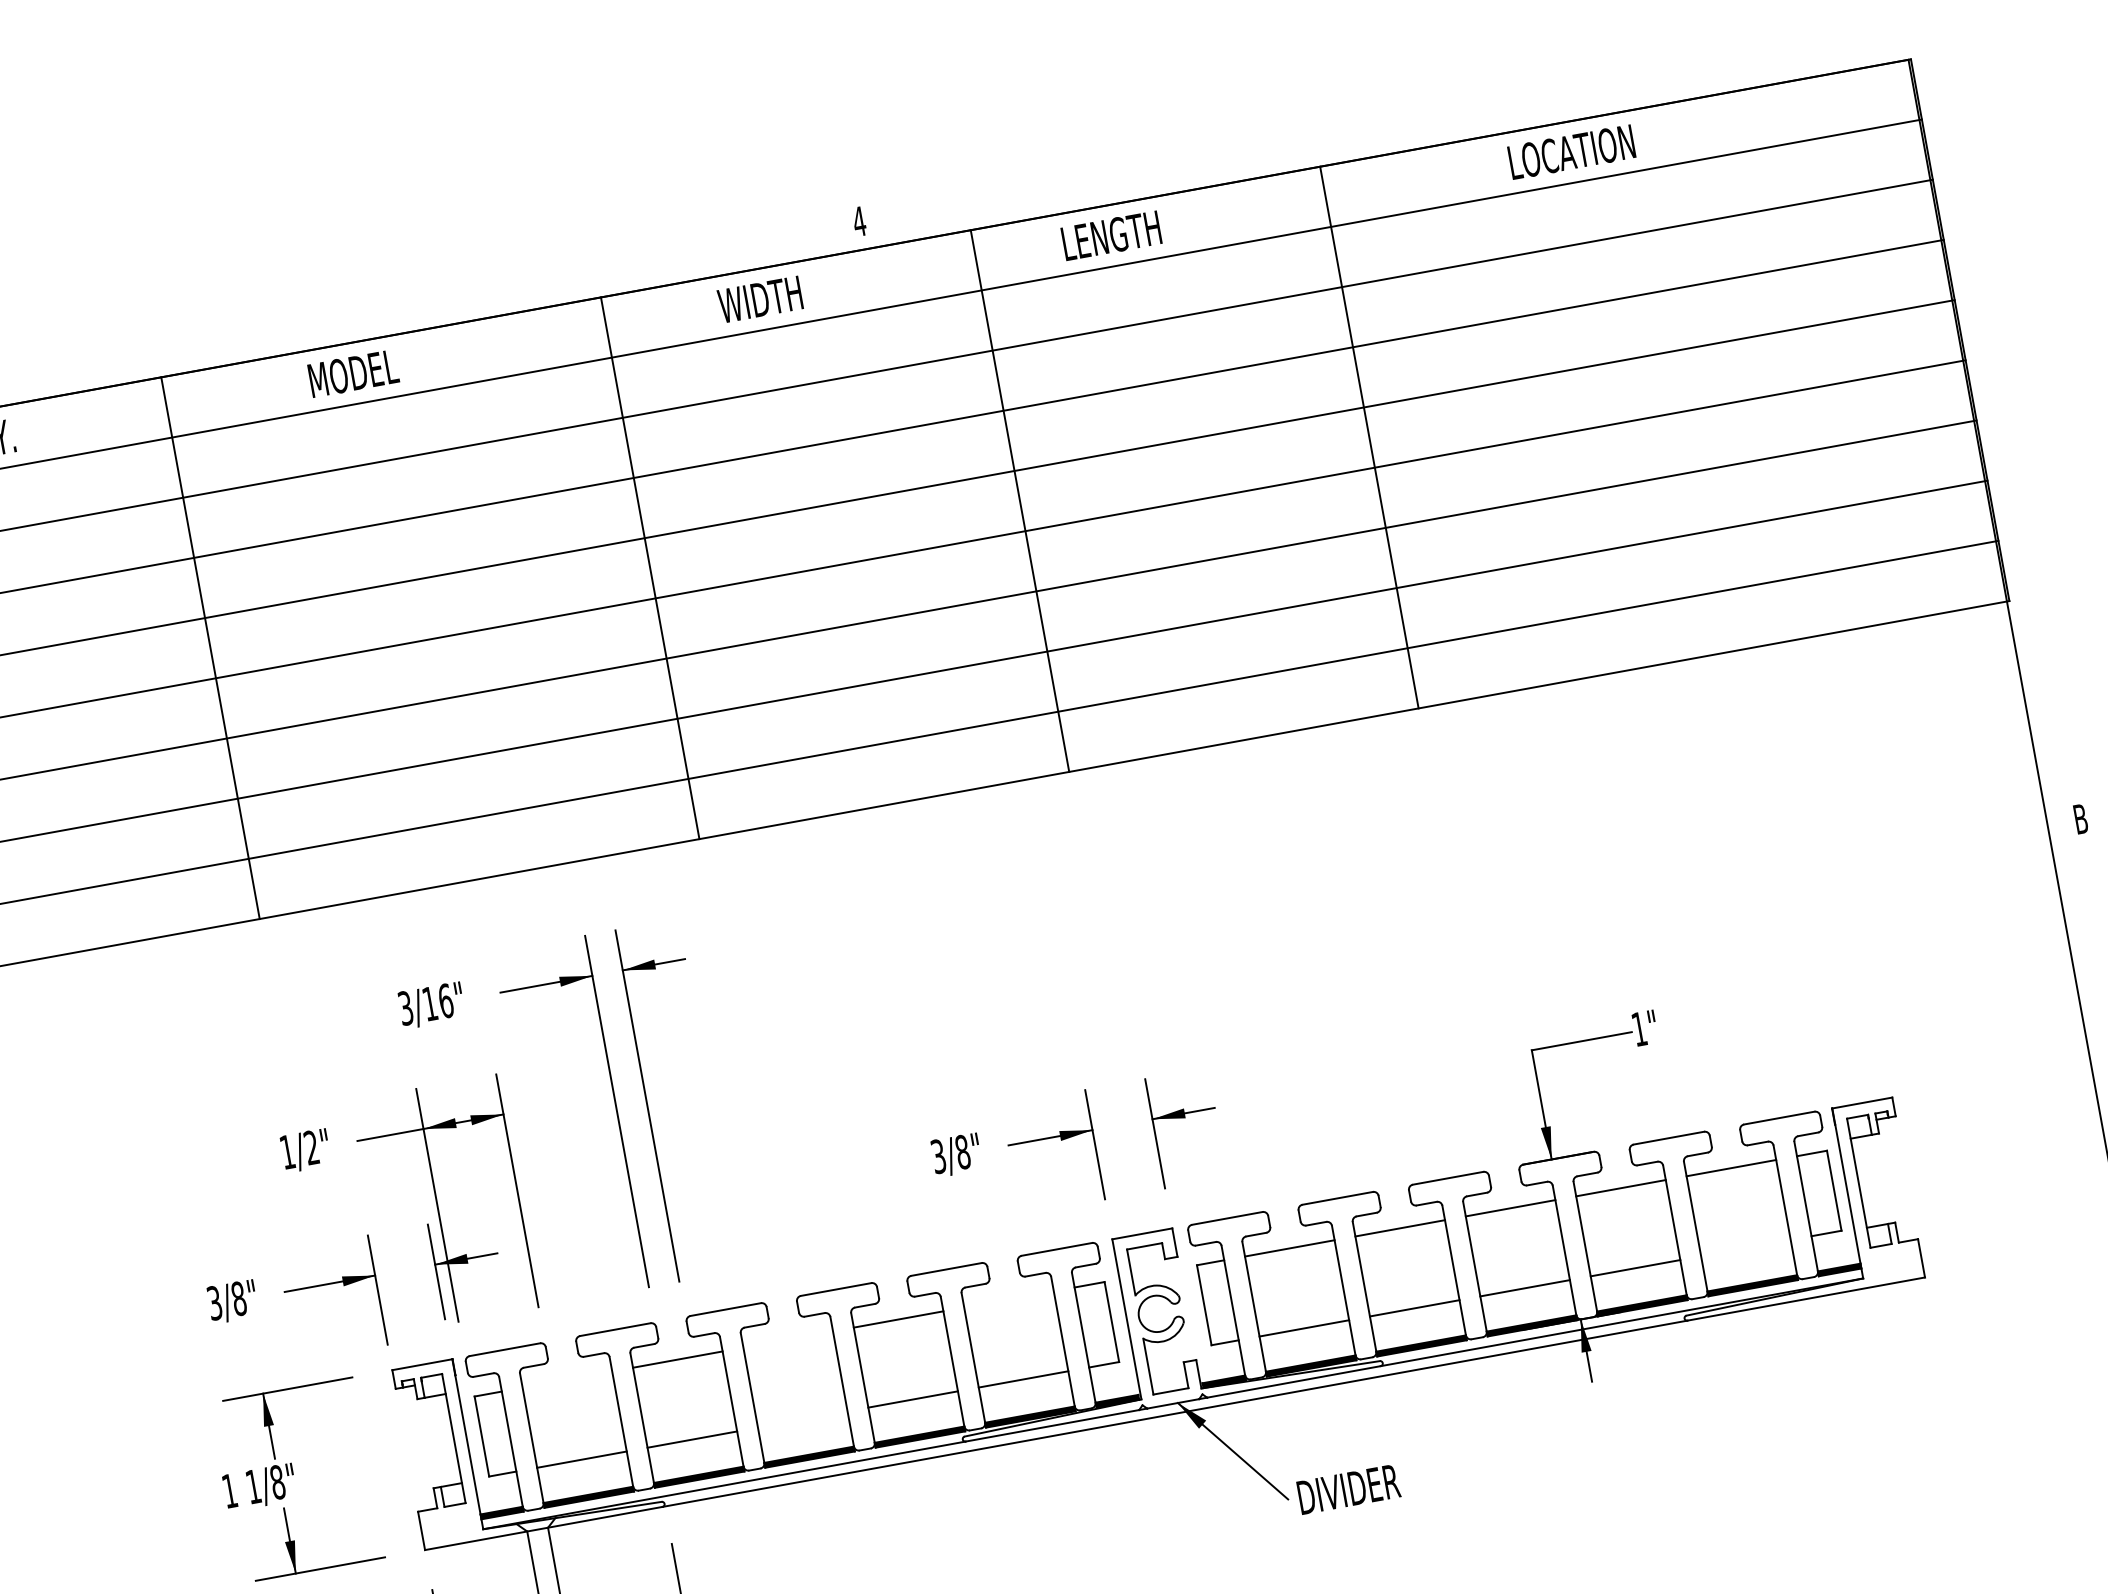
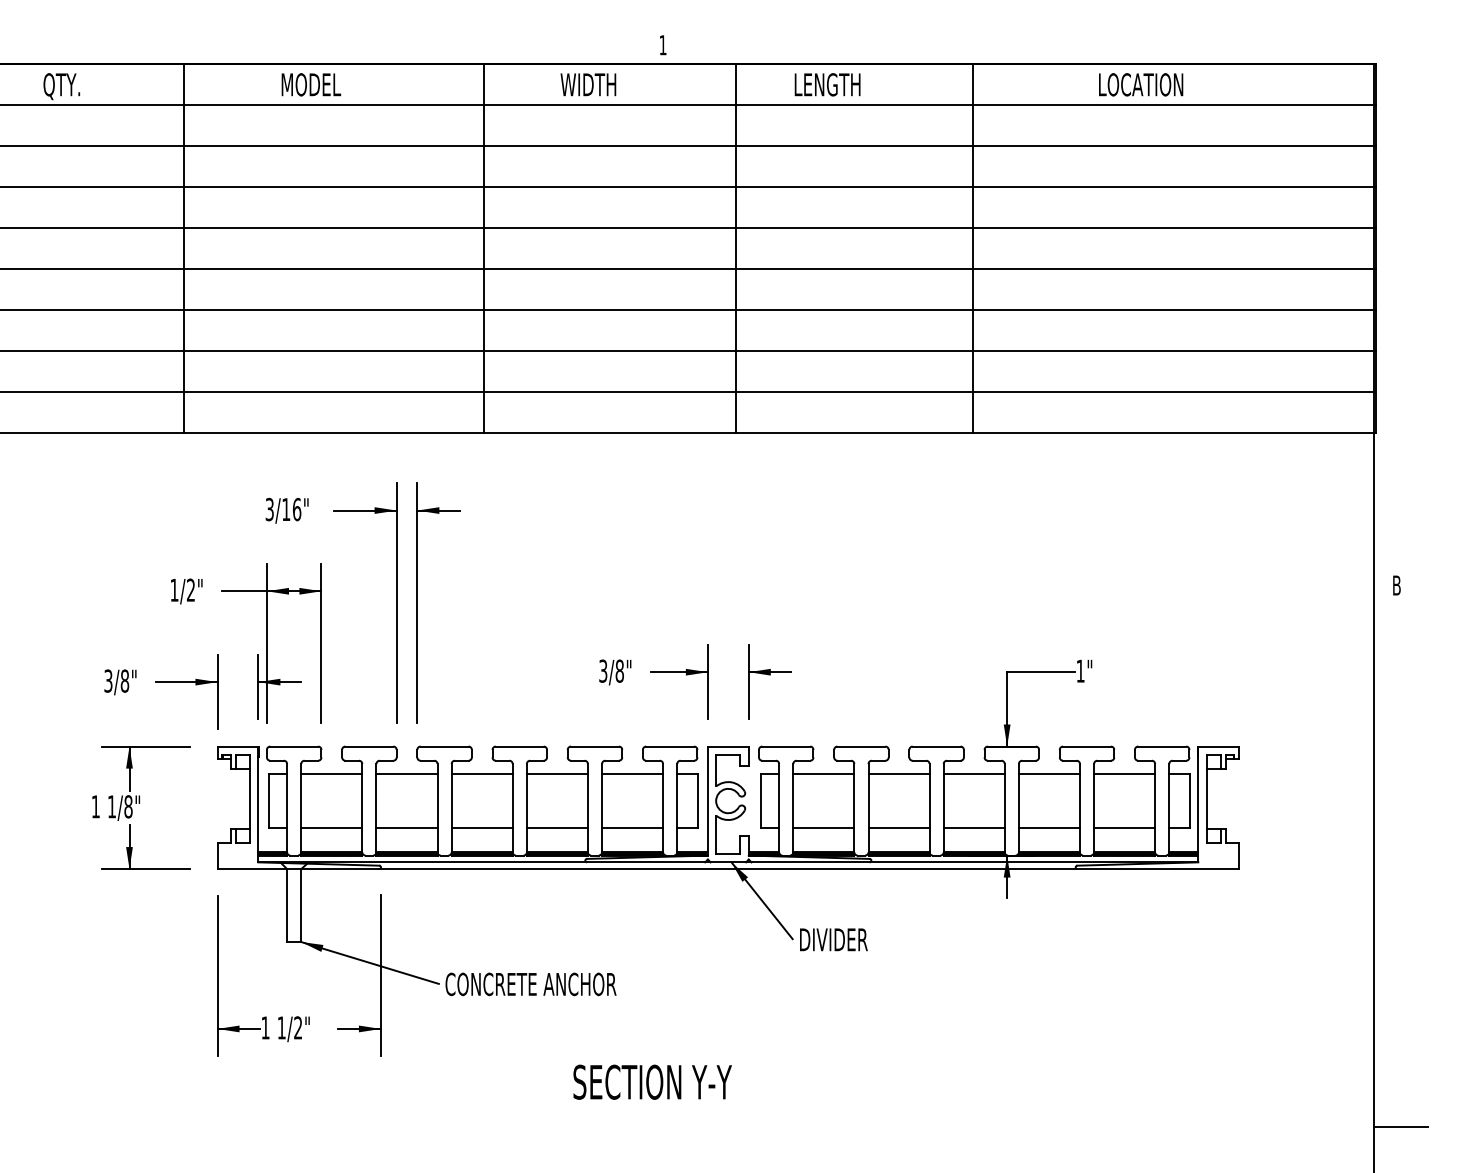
text: (858, 222) -> (662, 45), 4 -> 1
line: (1745, 1248) -> (1124, 828), added
line: (1008, 1298) -> (632, 773), added
line: (787, 1339) -> (481, 773), added
line: (566, 1379) -> (331, 773), added
line: (801, 1420) -> (481, 828), added

